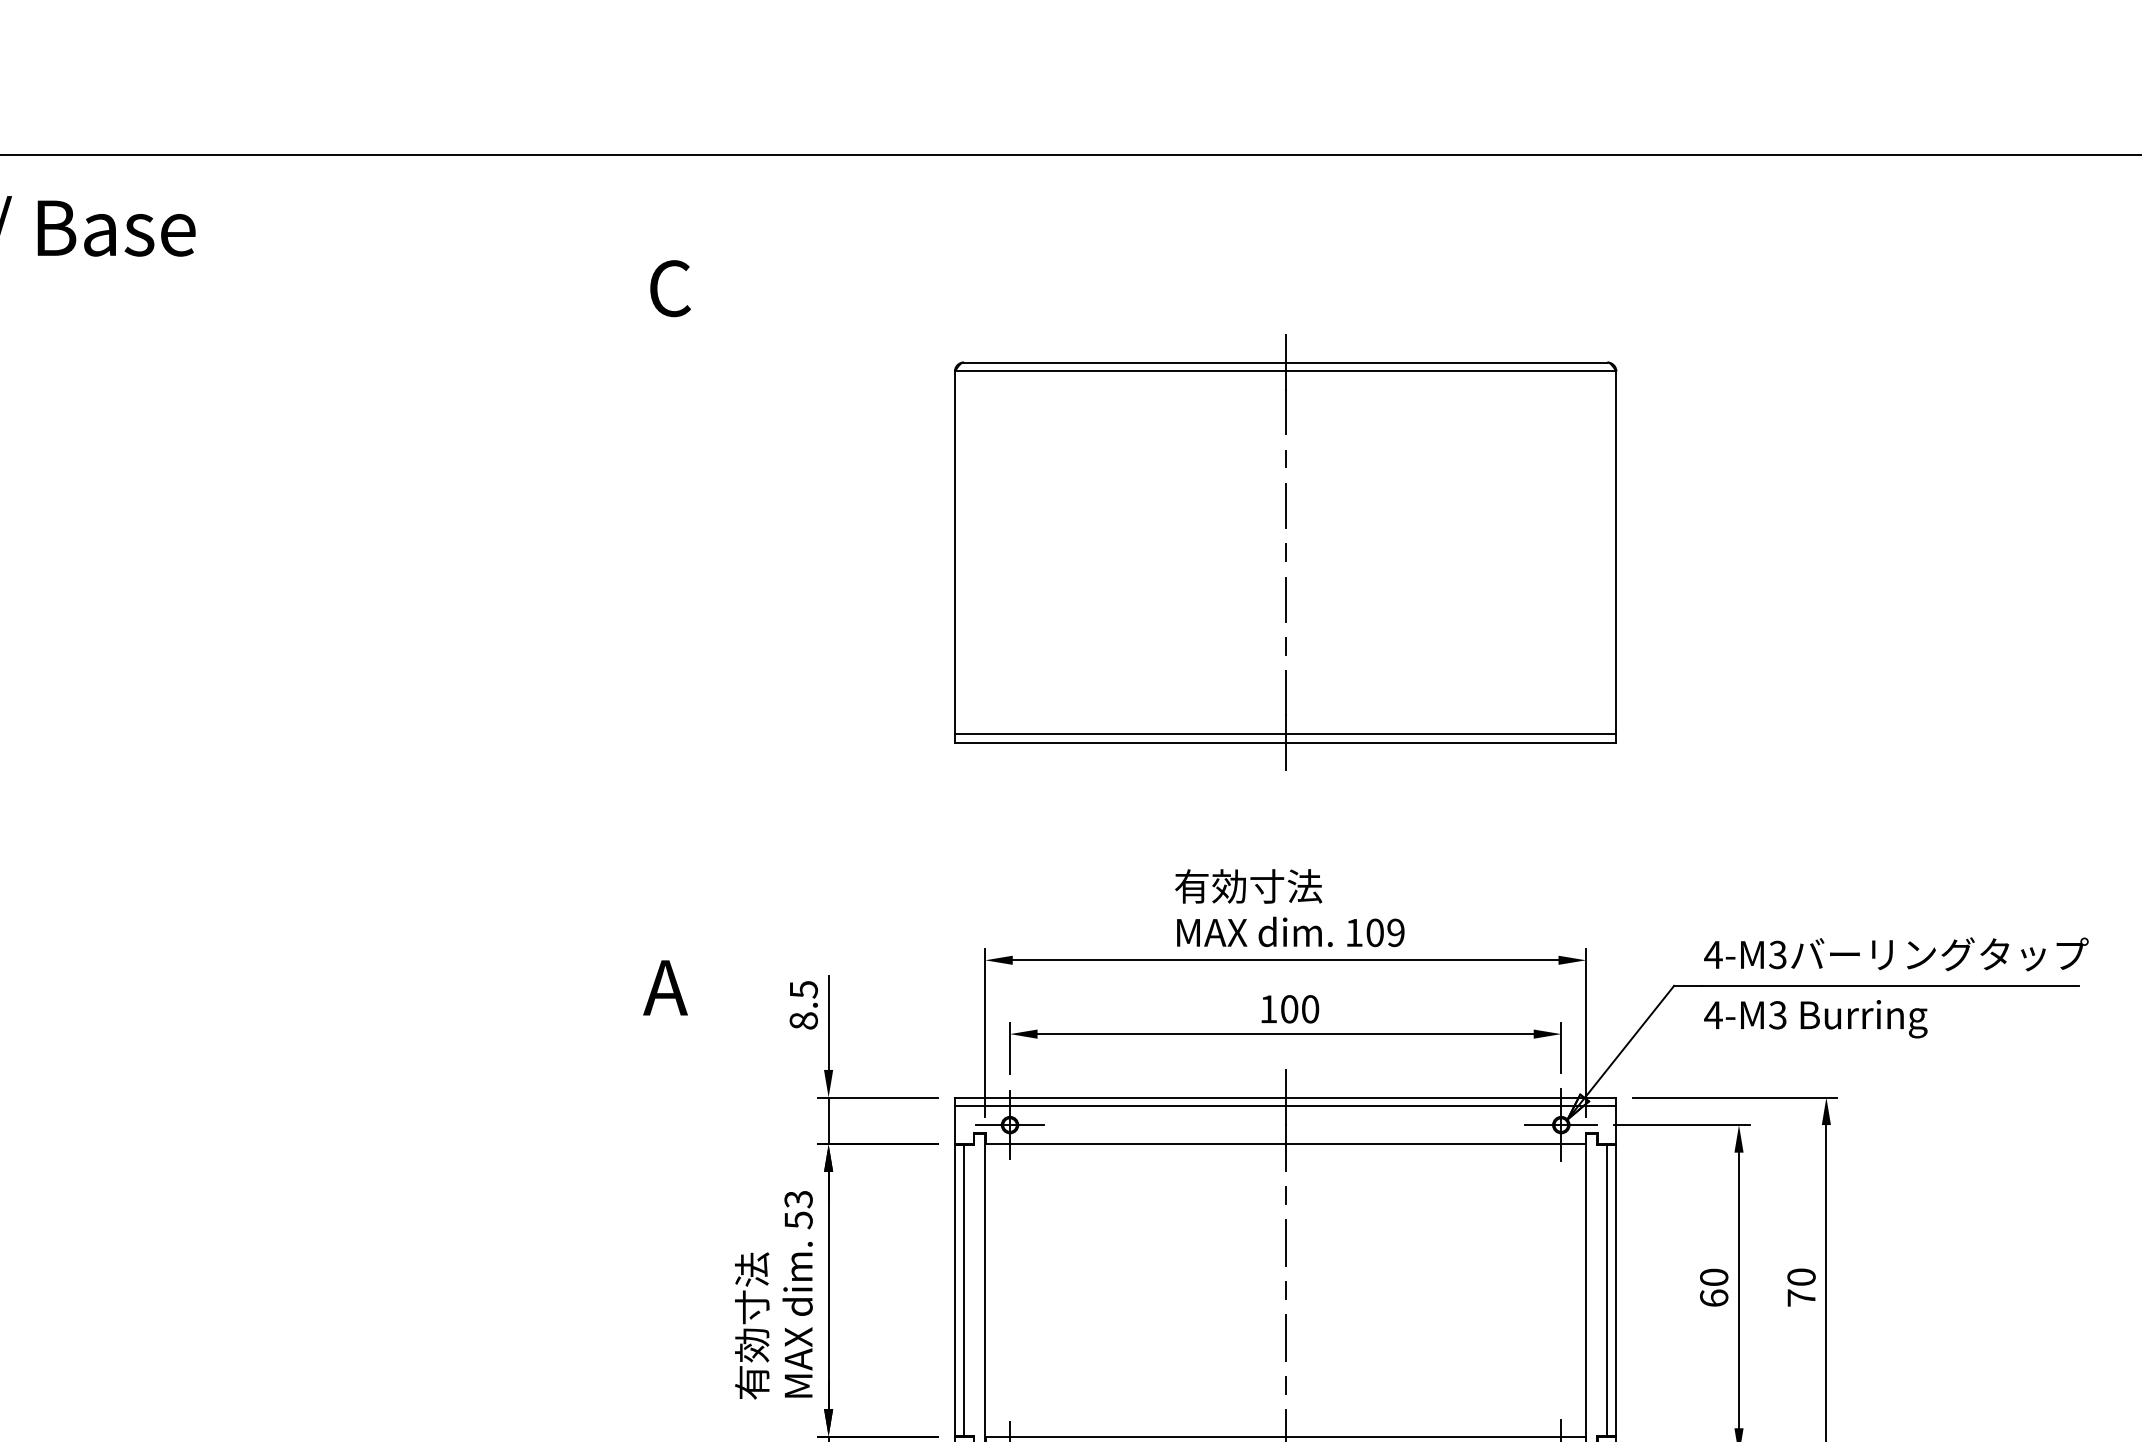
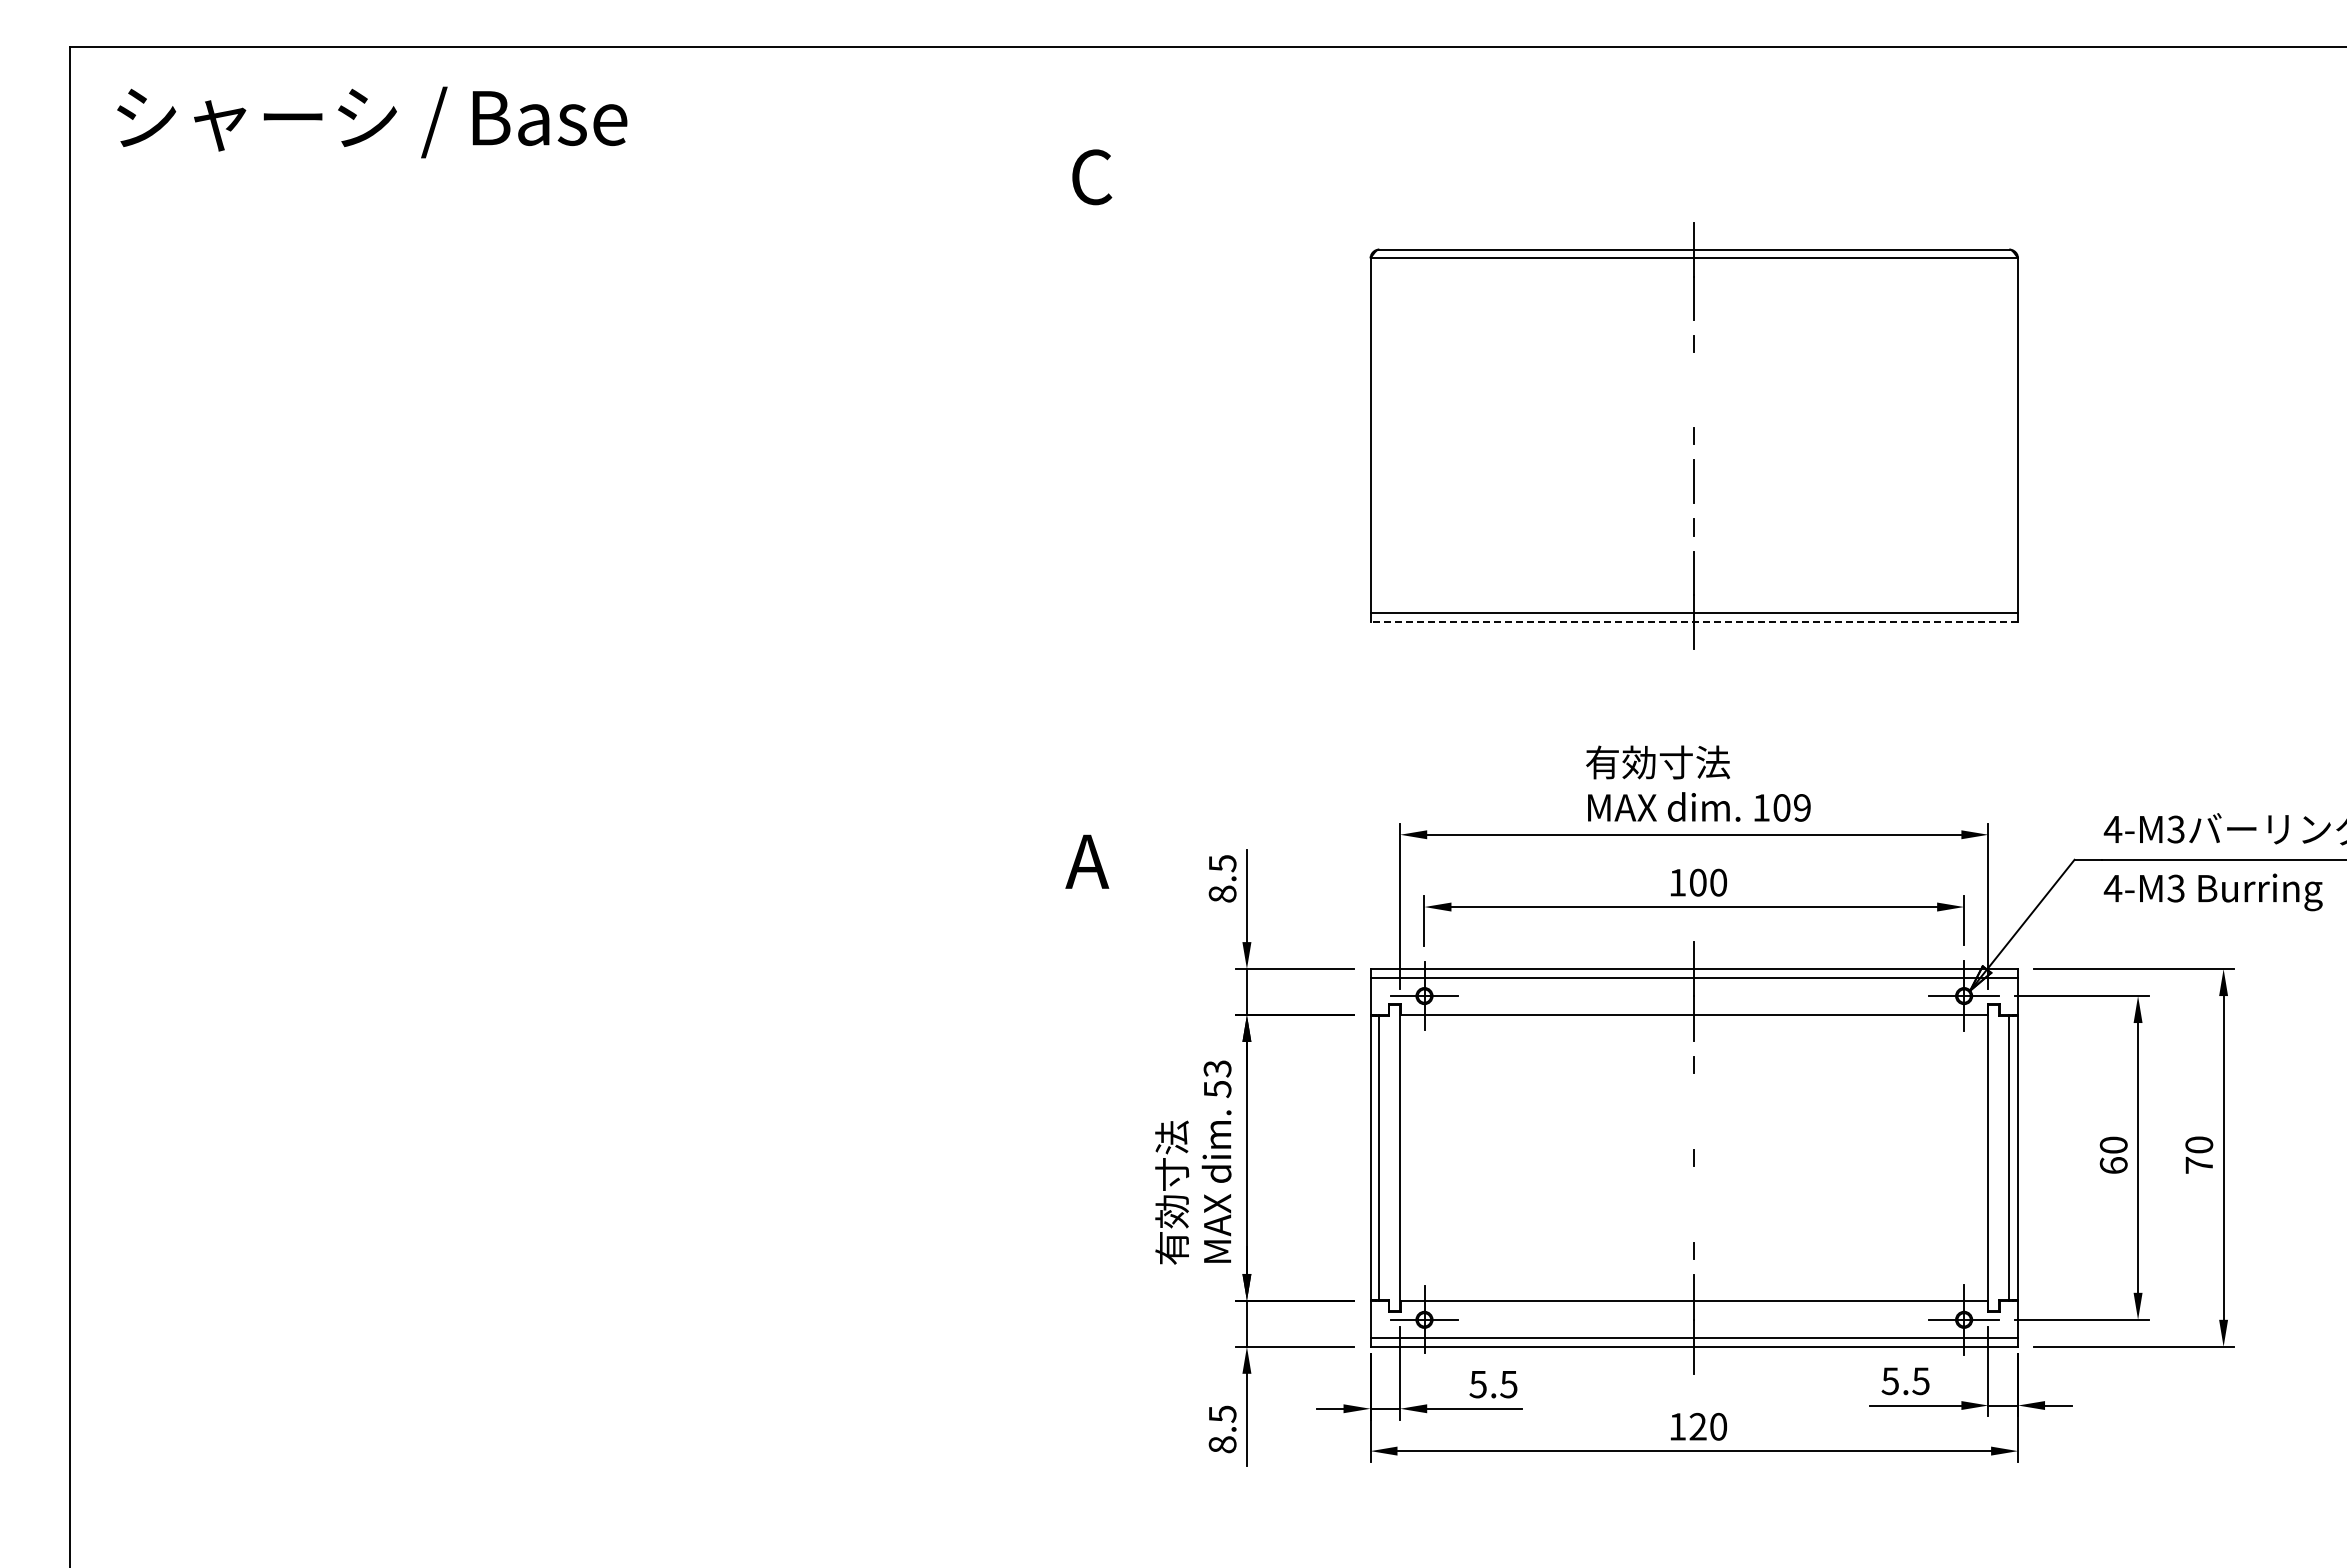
line: (1285, 505) -> (1694, 389), removed
line: (1285, 742) -> (1694, 621), solid -> dashed
line: (1284, 1243) -> (1693, 1111), removed
line: (1284, 1338) -> (1693, 1204), removed

